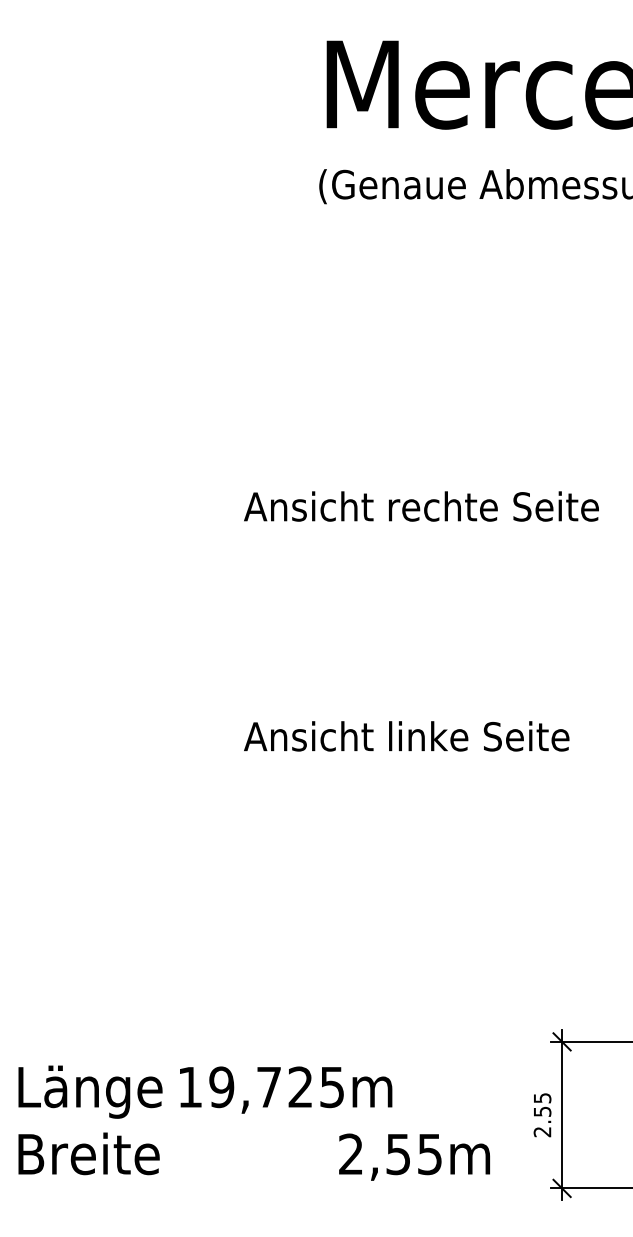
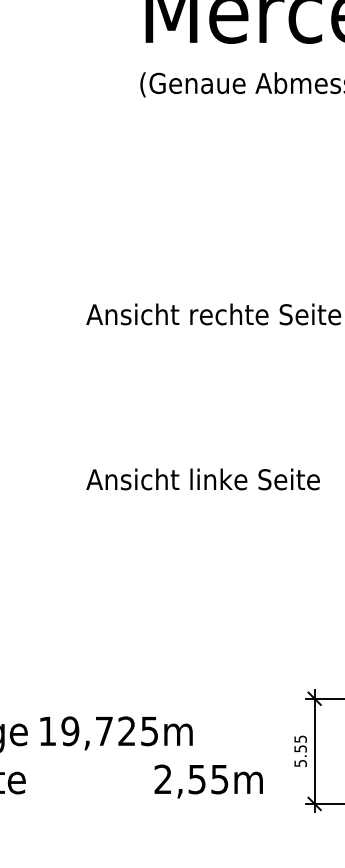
text: (542, 1132) -> (300, 763), 2.55 -> 5.55

